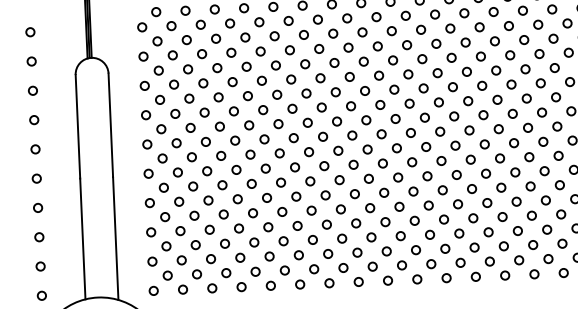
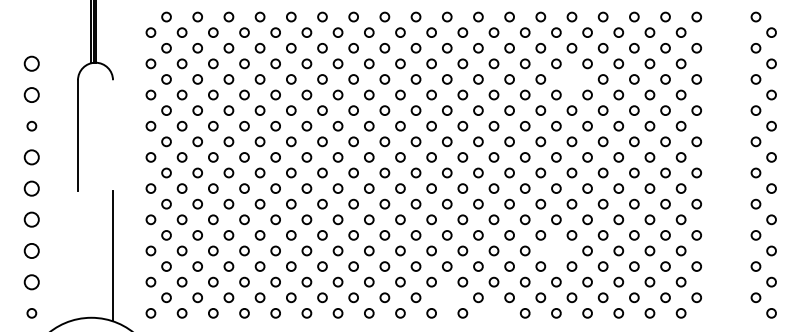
circle: (30, 32) -> (31, 32), removed
circle: (539, 54) -> (571, 79), removed
circle: (31, 61) -> (31, 63), size x1.6
circle: (32, 90) -> (31, 94), size x1.6
line: (111, 125) -> (113, 135), removed
circle: (35, 149) -> (31, 157), size x1.6
circle: (36, 178) -> (31, 188), size x1.6
circle: (37, 207) -> (31, 219), size x1.6
circle: (531, 215) -> (556, 250), removed
circle: (38, 236) -> (31, 250), size x1.6
line: (83, 238) -> (78, 254), removed
circle: (431, 263) -> (447, 297), removed
circle: (40, 265) -> (31, 281), size x1.6
circle: (475, 277) -> (493, 313), removed

